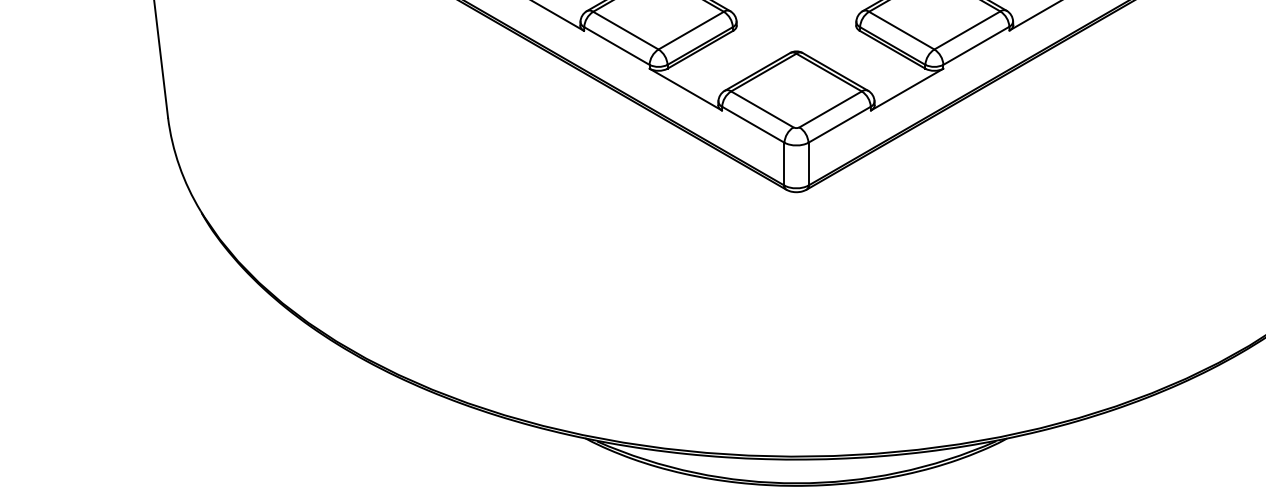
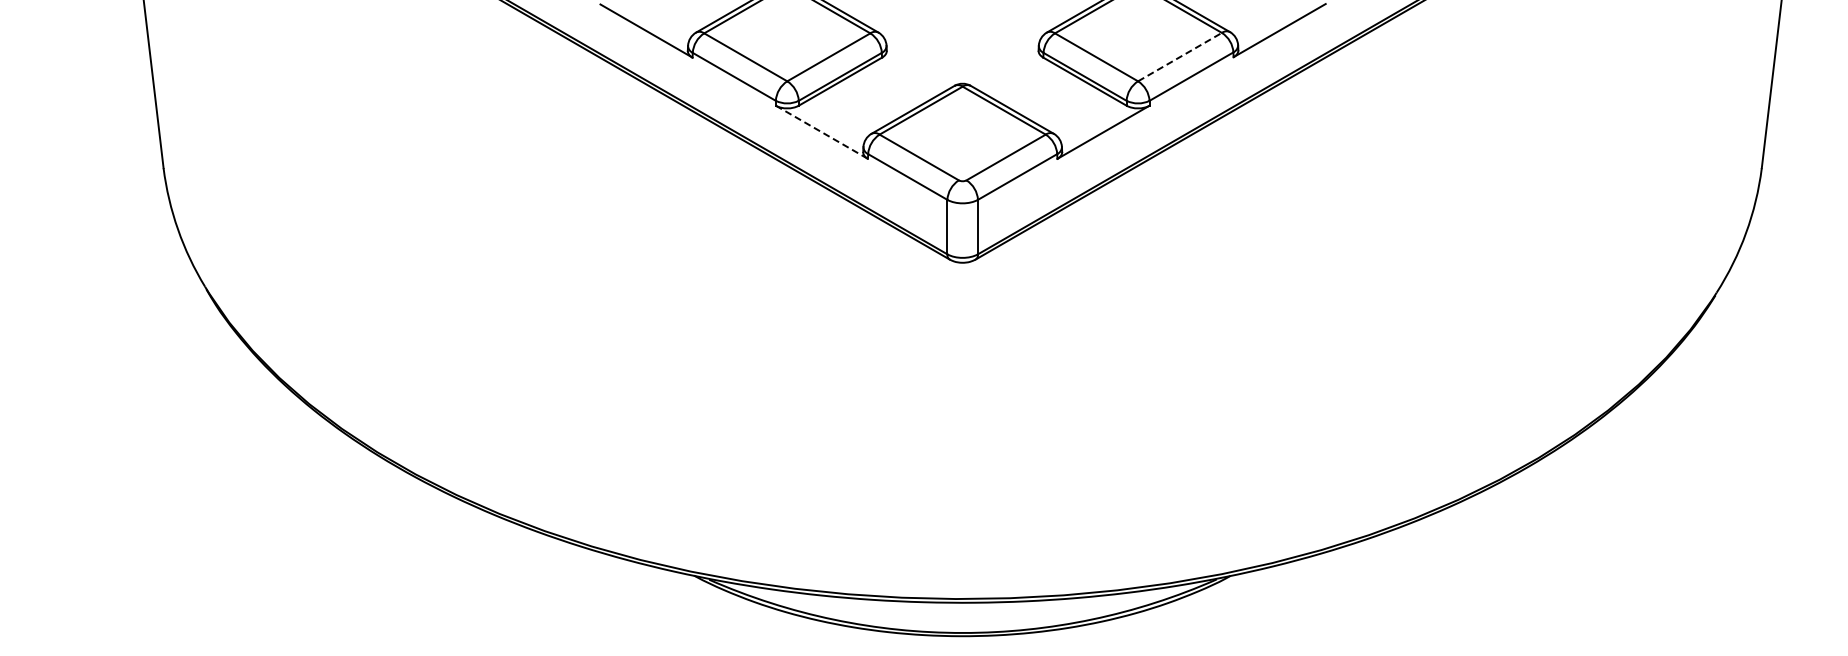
line: (967, 29) -> (1180, 56), solid -> dashed
line: (686, 89) -> (822, 132), solid -> dashed

